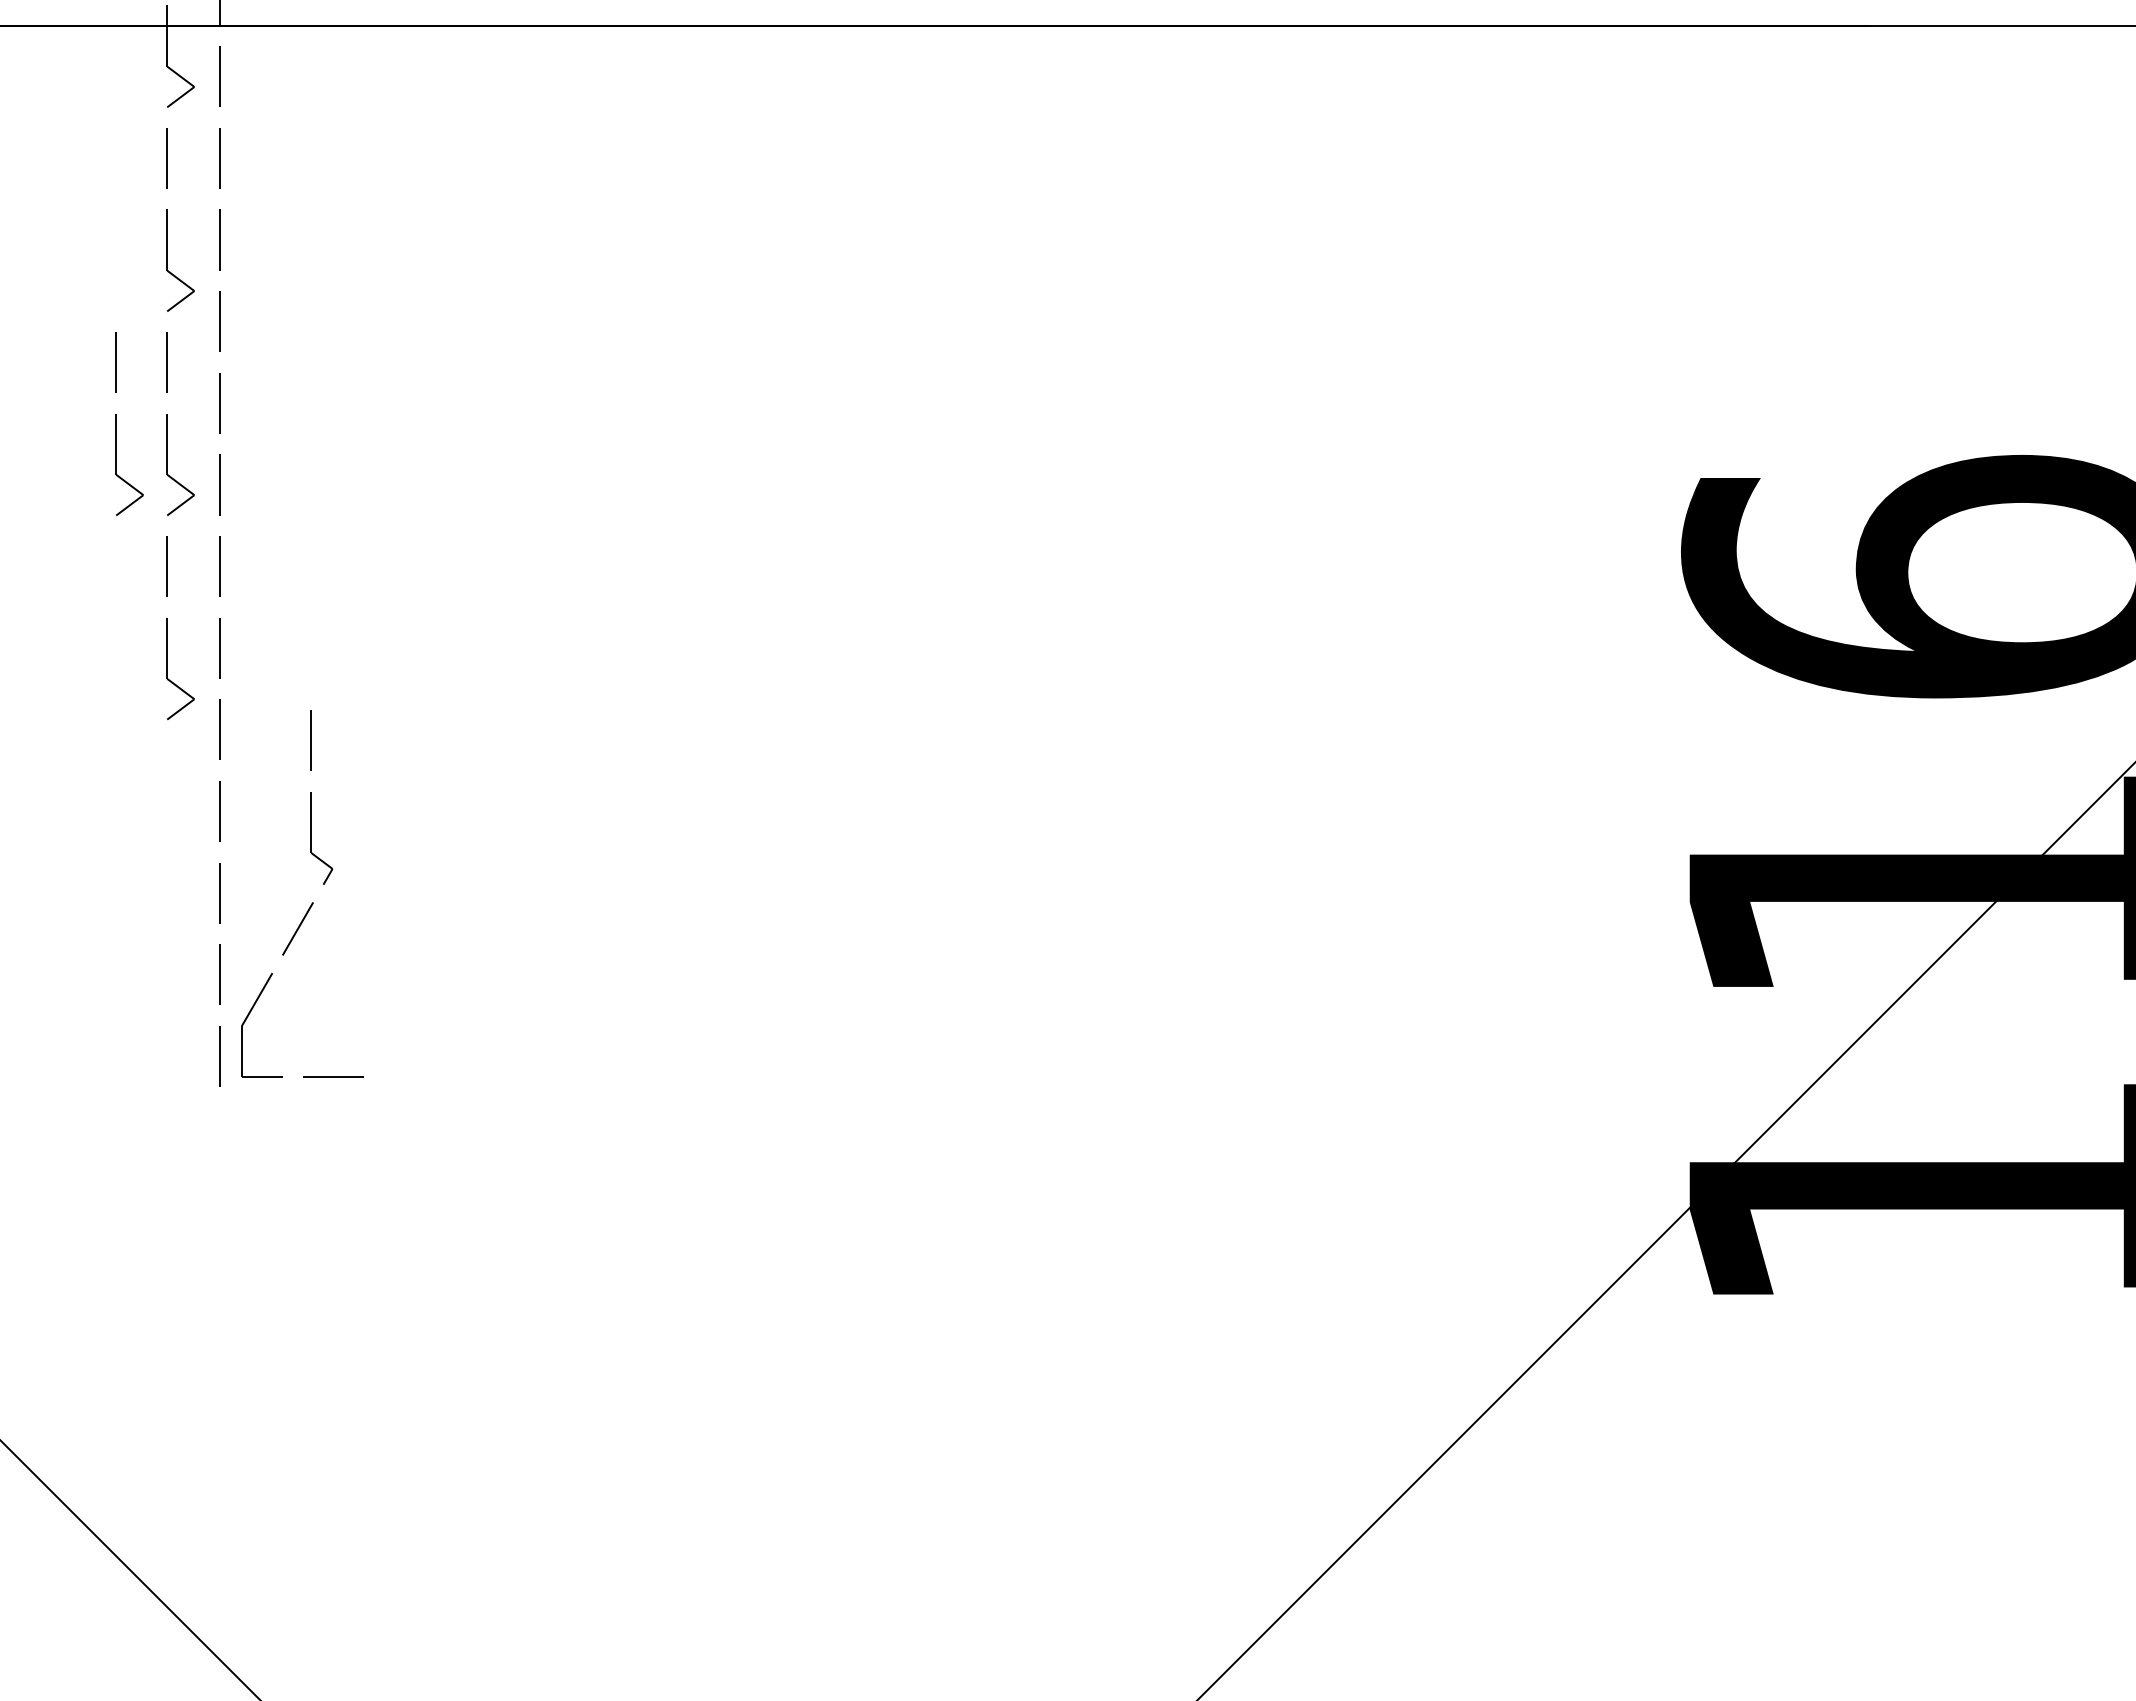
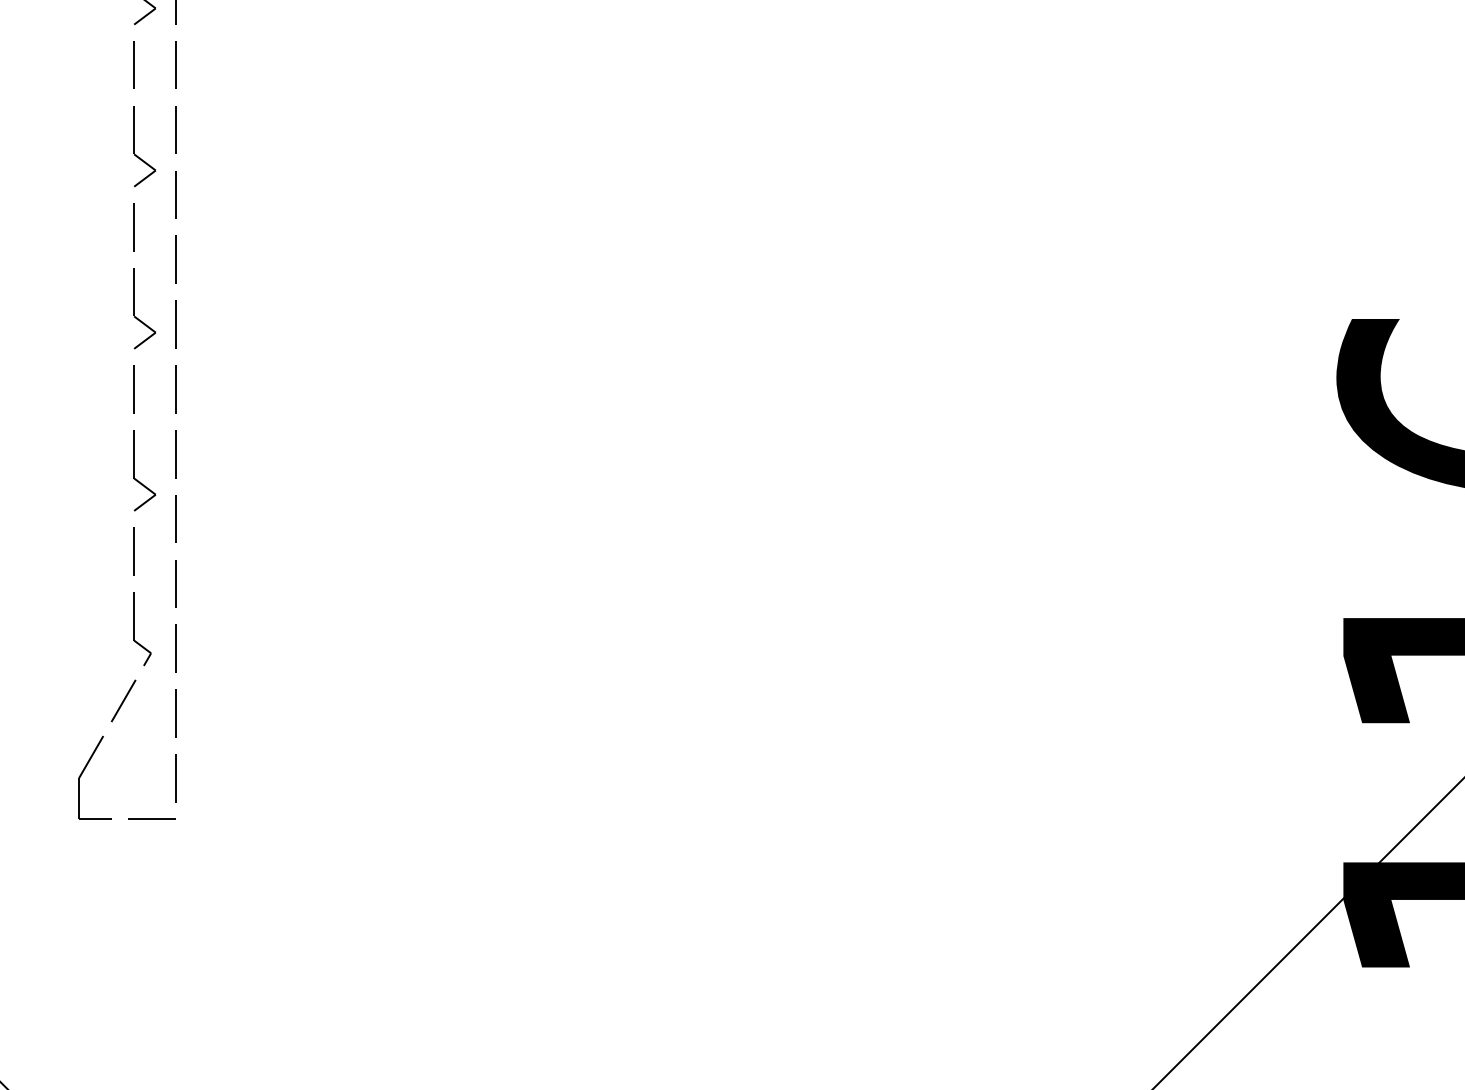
part: (116, 423) -> (93, 275), removed
part: (312, 902) -> (135, 679), moved

